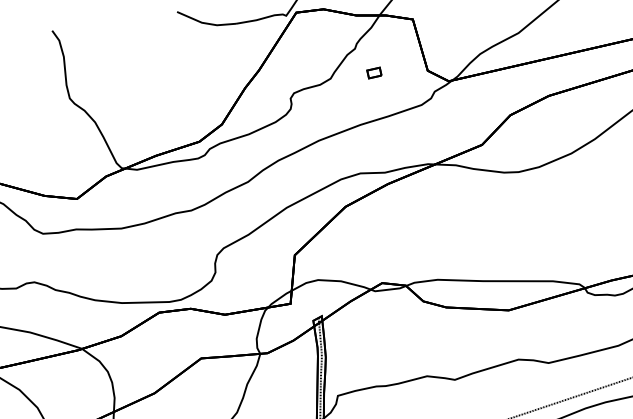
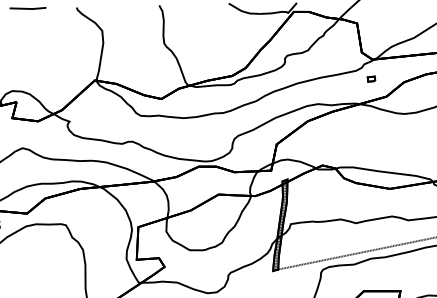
part: (374, 71) -> (371, 78), moved

